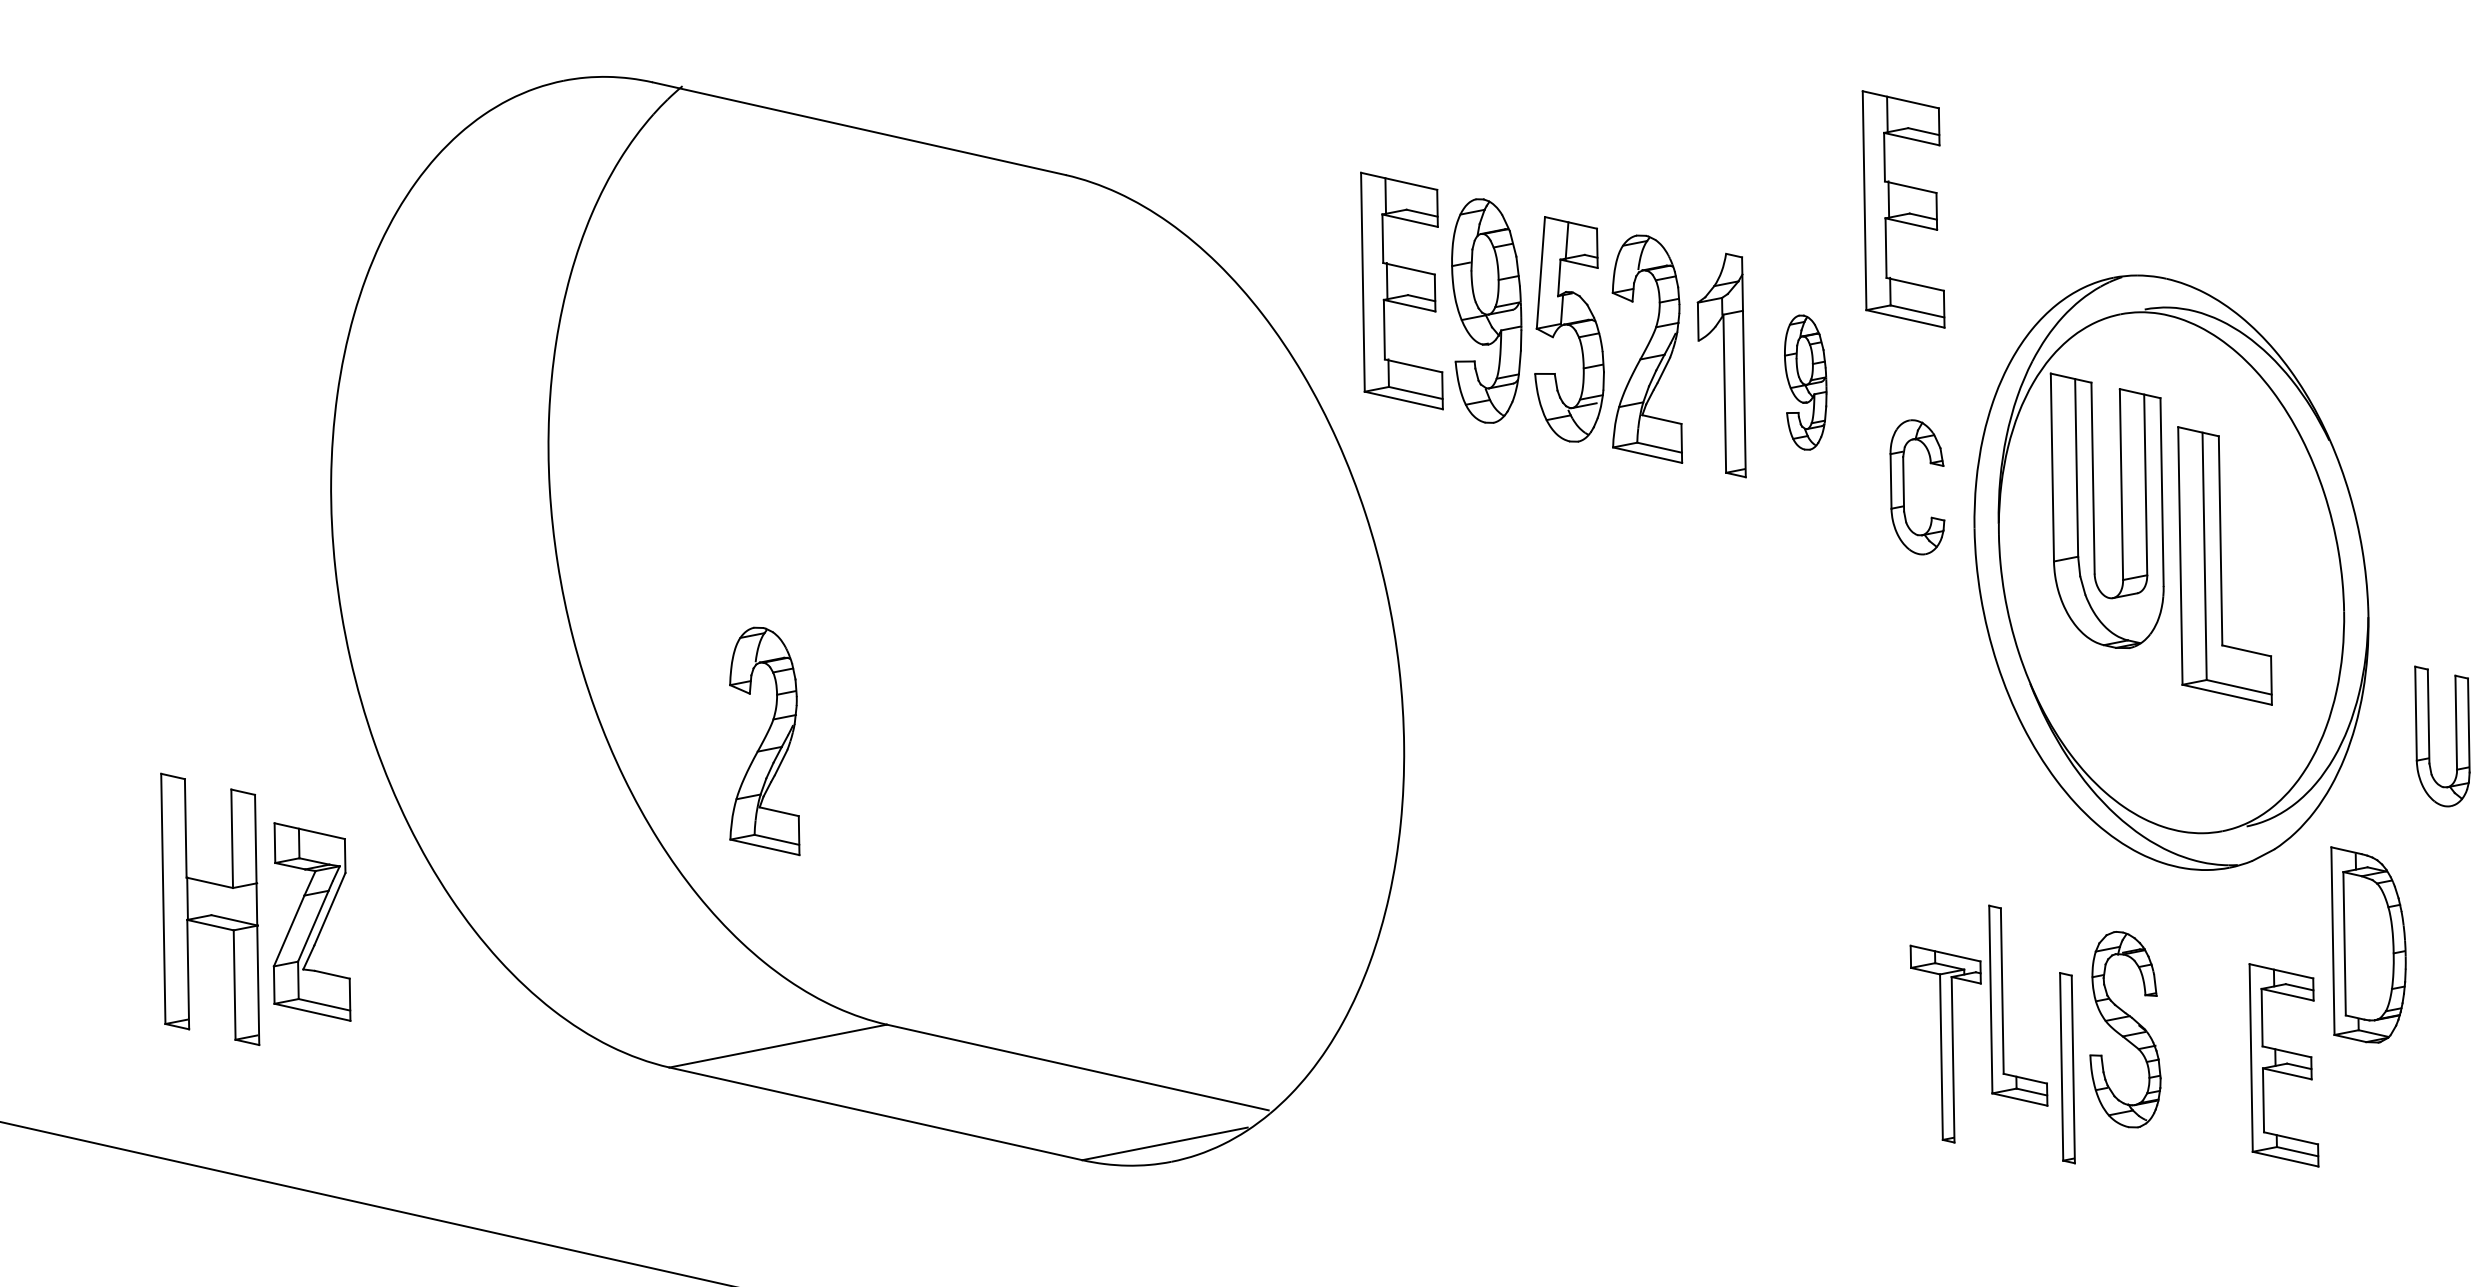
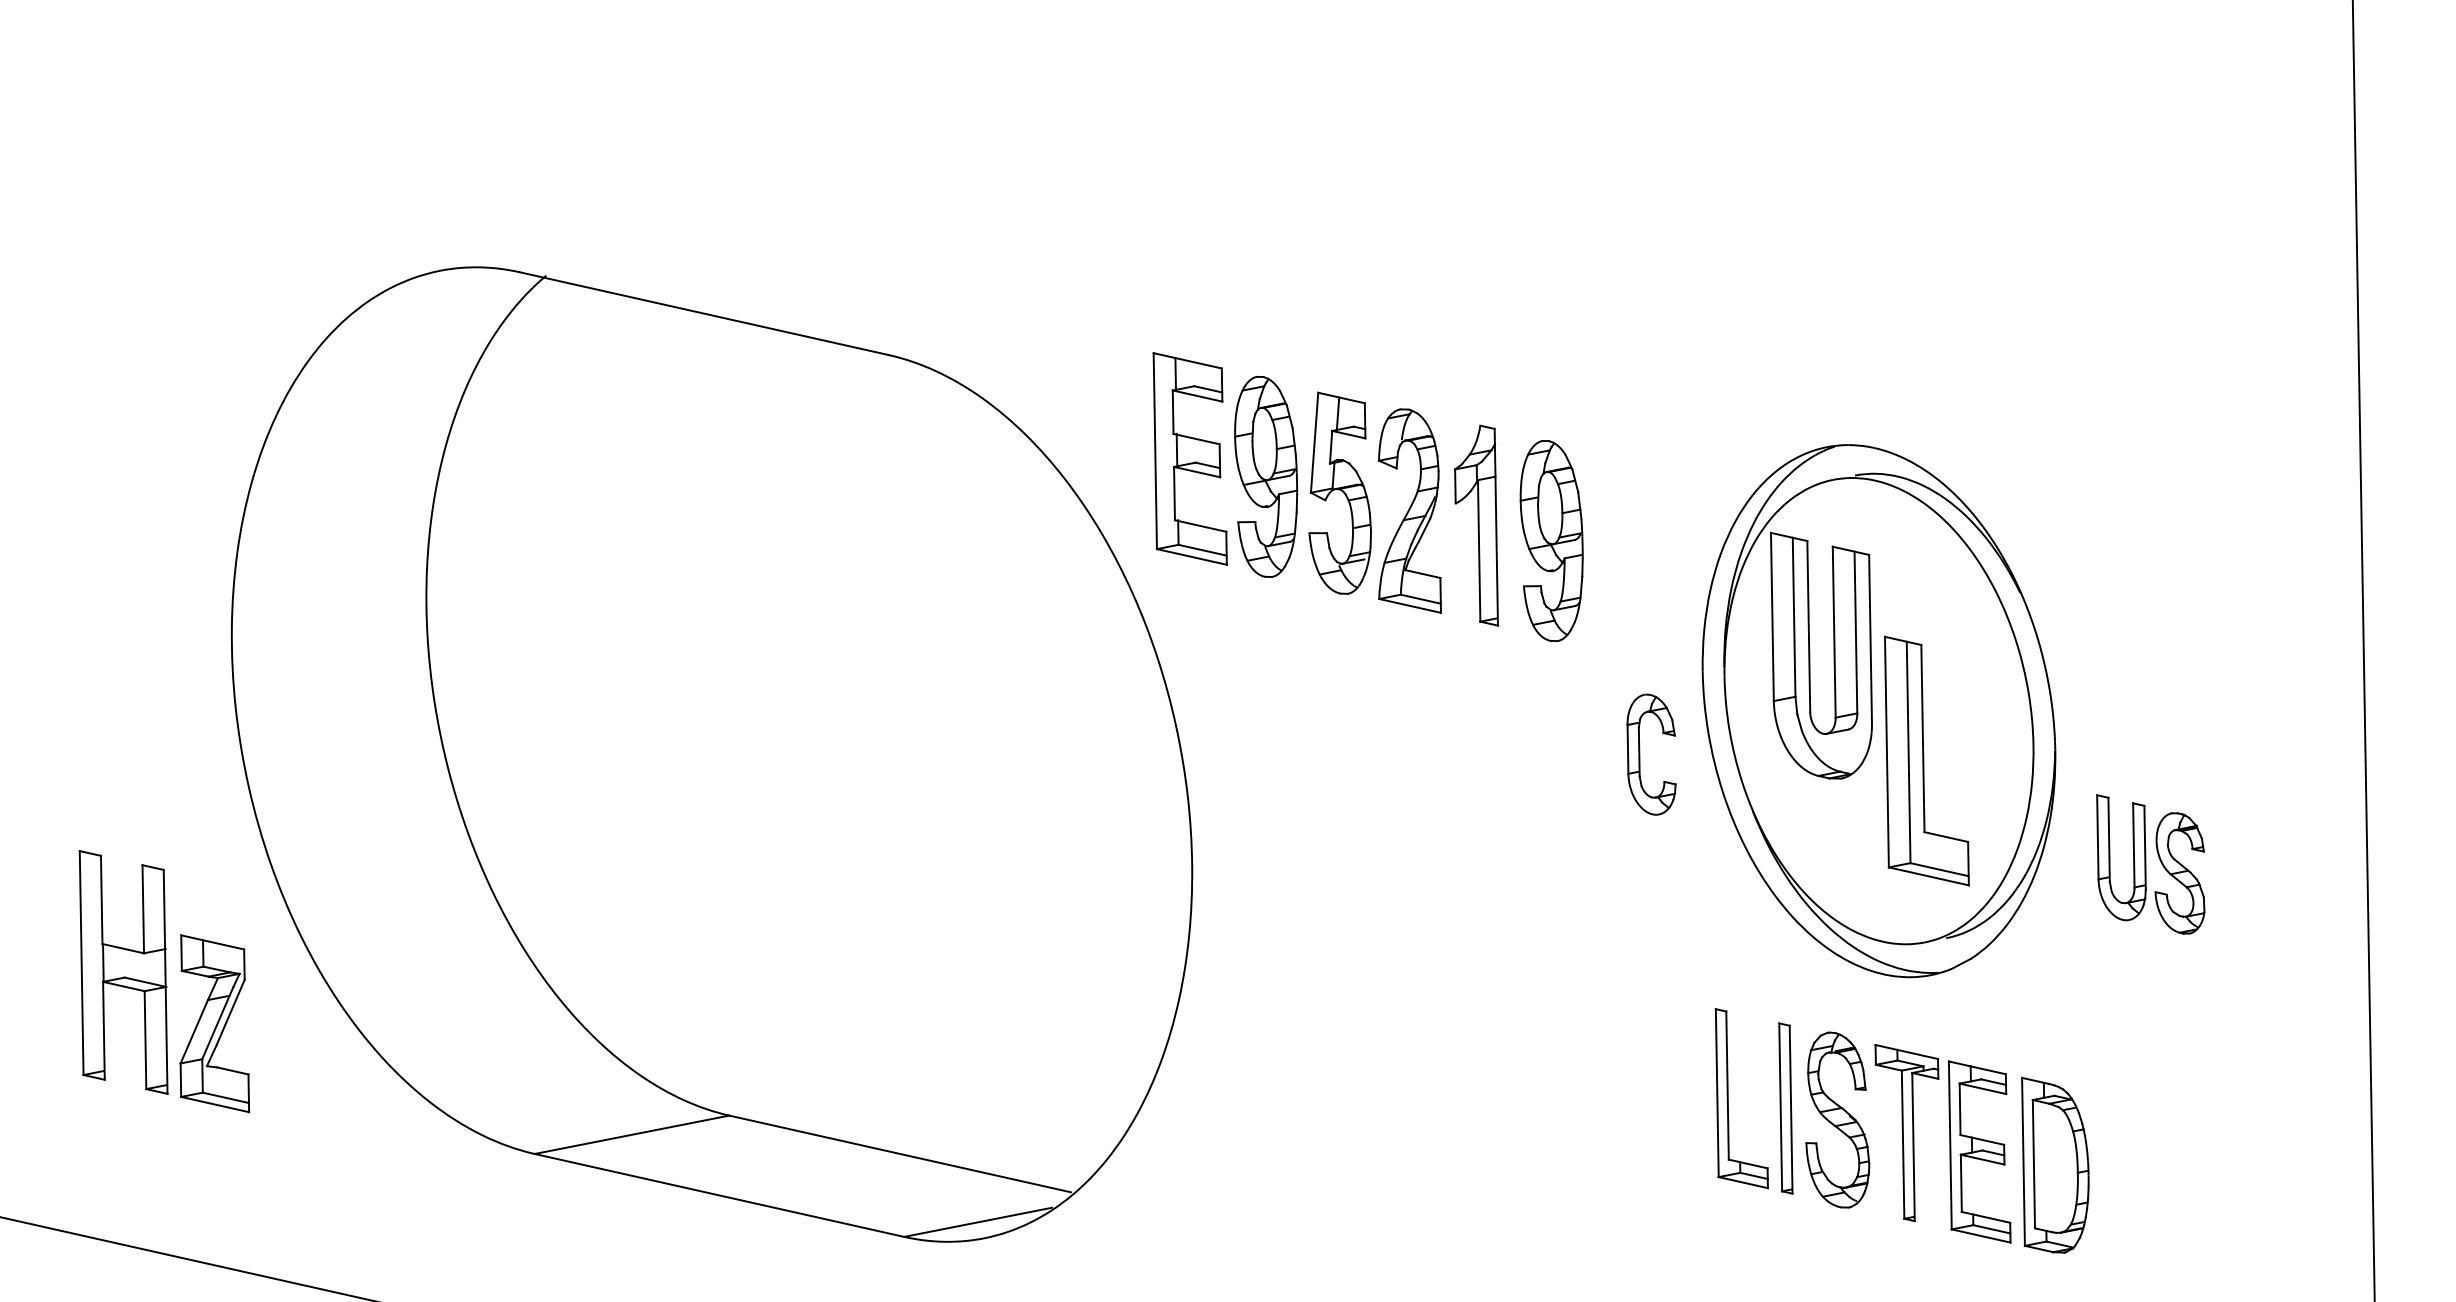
part: (1902, 208) -> (1638, 385), removed
part: (1805, 382) -> (1551, 540), size x1.67
part: (1905, 487) -> (1640, 754), moved
part: (2224, 565) -> (1926, 760), moved
part: (764, 740) -> (619, 861), removed
part: (210, 909) -> (123, 972), moved
part: (2368, 944) -> (2055, 1164), moved
part: (1945, 1044) -> (1906, 1133), moved
part: (2067, 1068) -> (1785, 1108), moved

